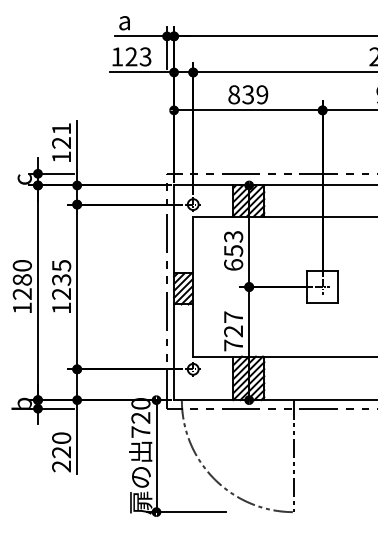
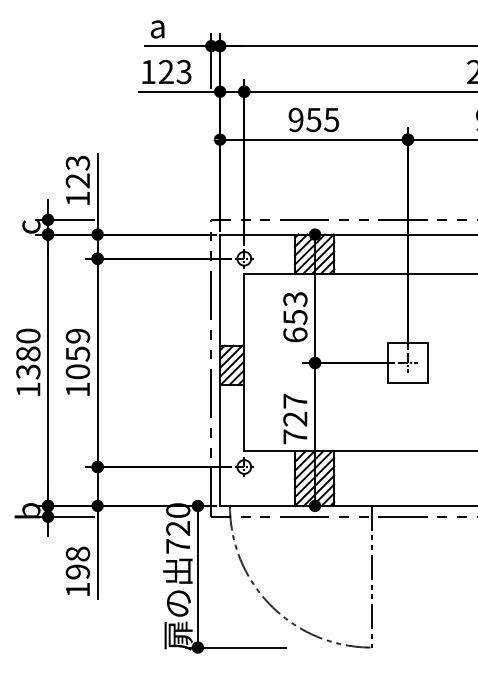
text: (248, 94) -> (314, 119), 839 -> 955
text: (61, 128) -> (77, 162), 121 -> 123
text: (61, 279) -> (77, 353), 1235 -> 1059
text: (22, 294) -> (28, 372), 1280 -> 1380
text: (61, 452) -> (77, 572), 220 -> 198

